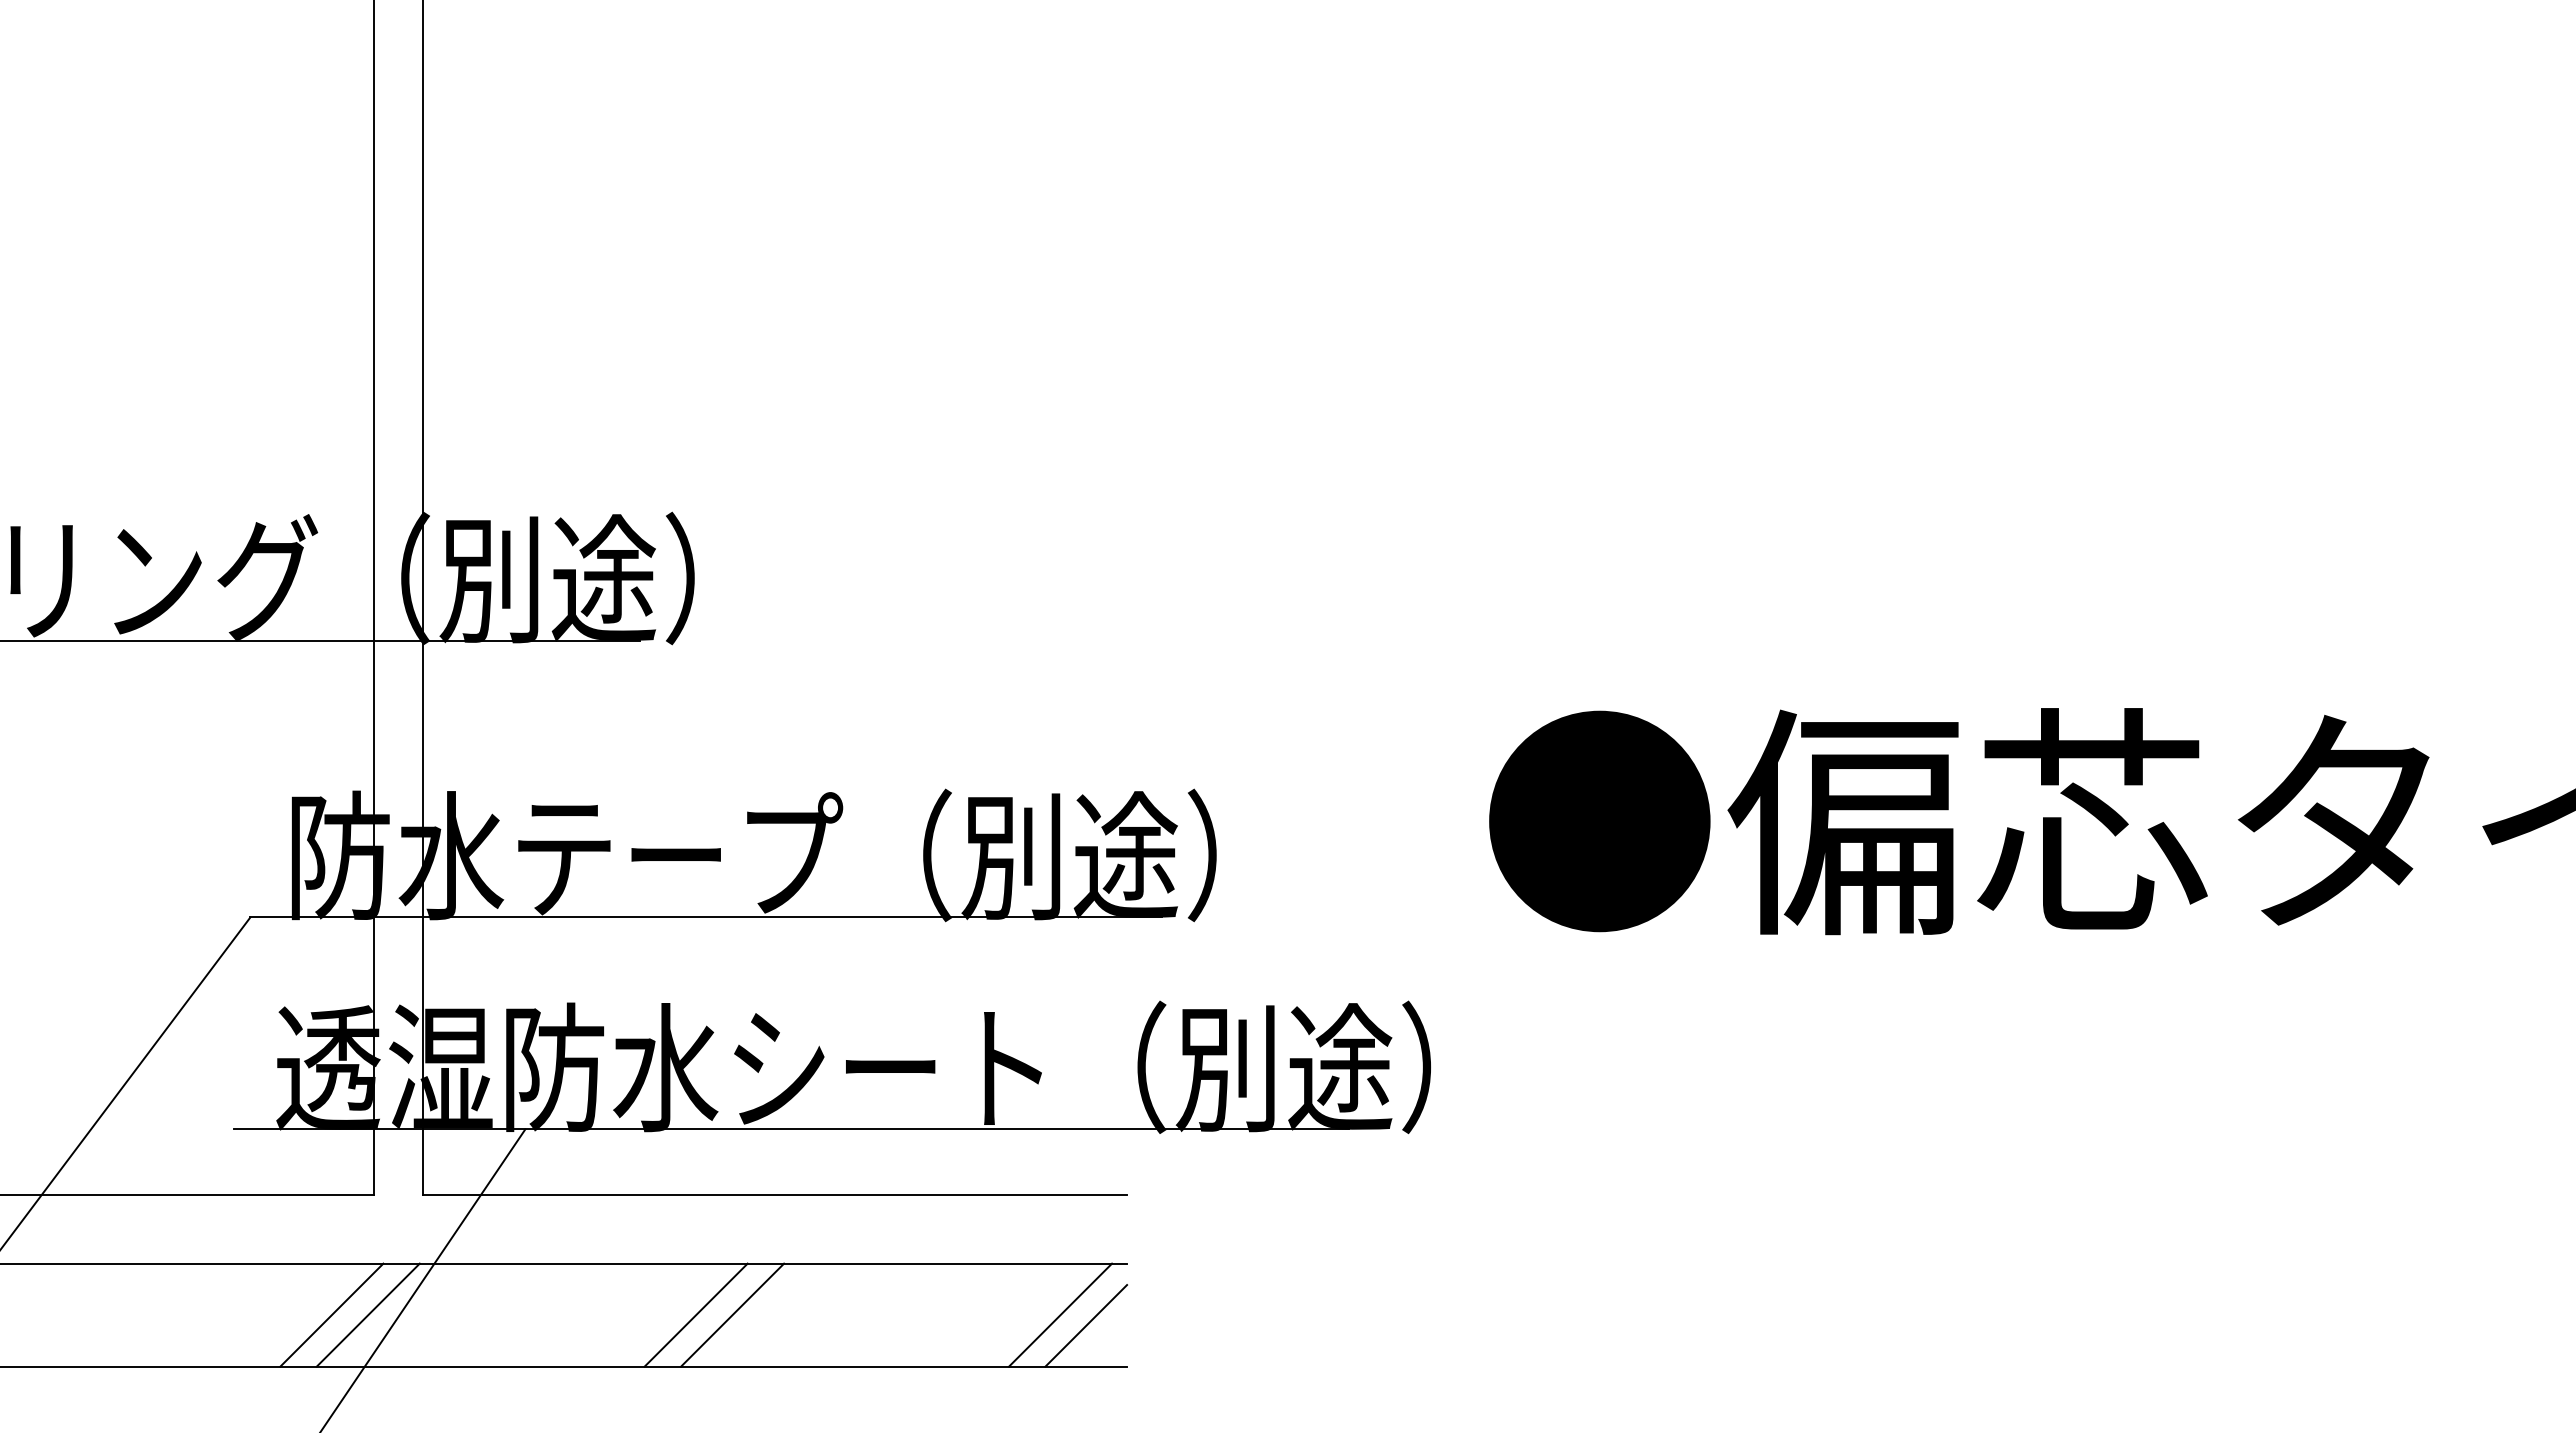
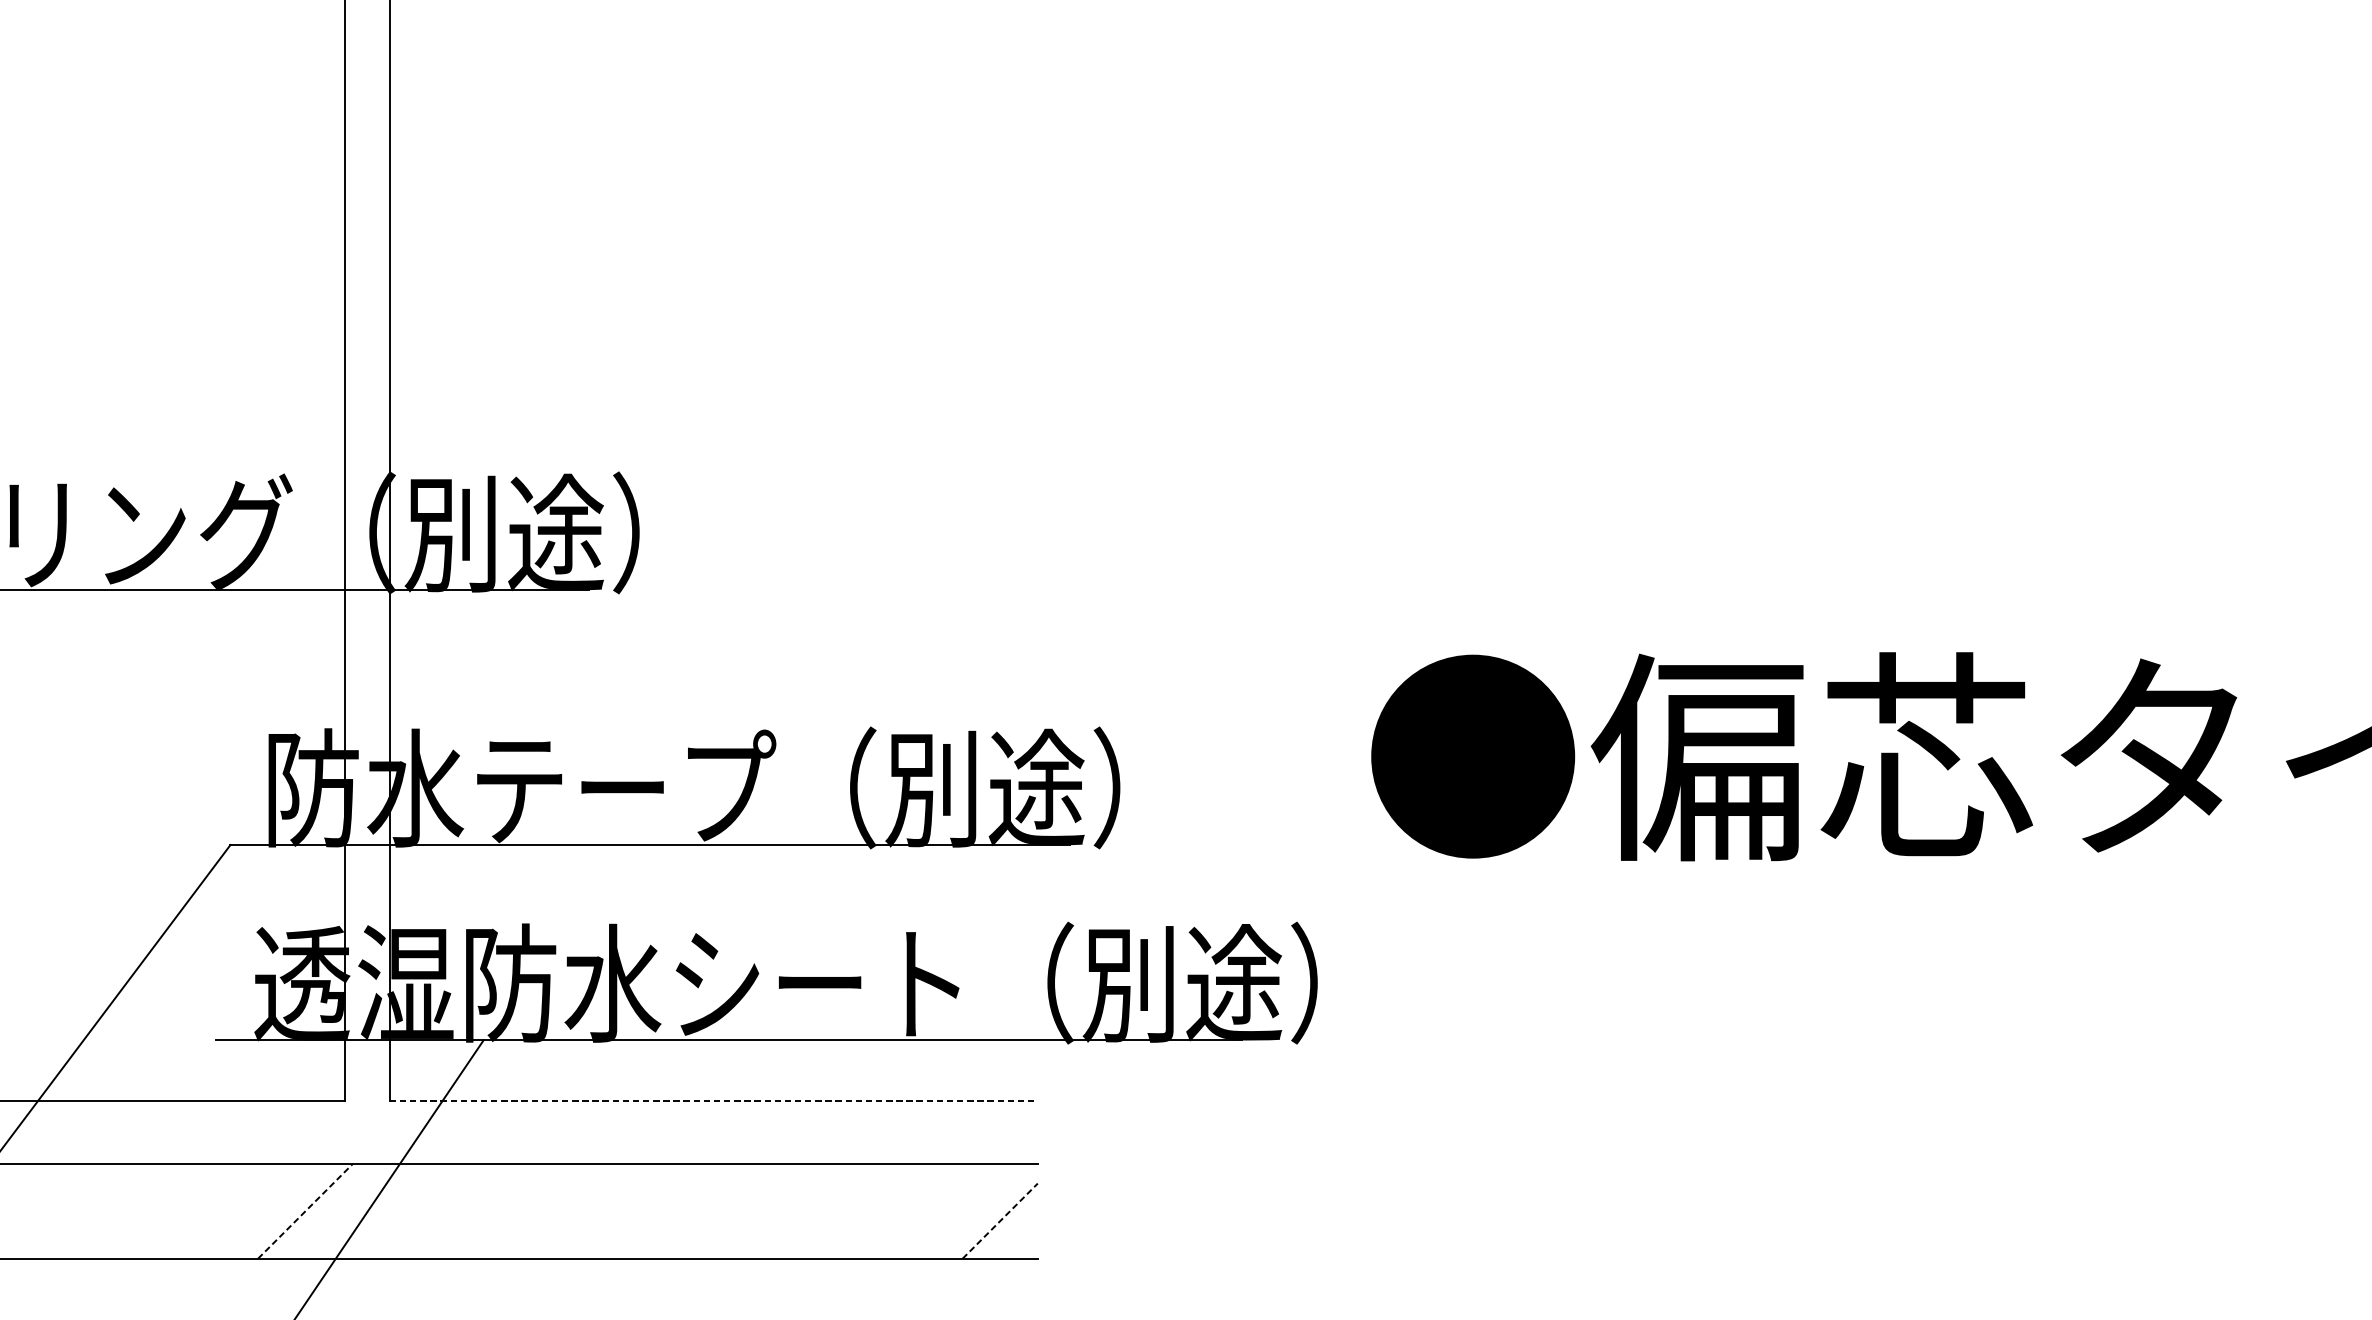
line: (775, 1194) -> (714, 1100), solid -> dashed
line: (367, 1314) -> (338, 1210), removed
line: (695, 1314) -> (640, 1210), removed
line: (732, 1314) -> (674, 1210), removed
line: (1060, 1314) -> (976, 1210), removed
line: (331, 1315) -> (305, 1211), solid -> dashed
line: (1086, 1325) -> (1000, 1220), solid -> dashed

